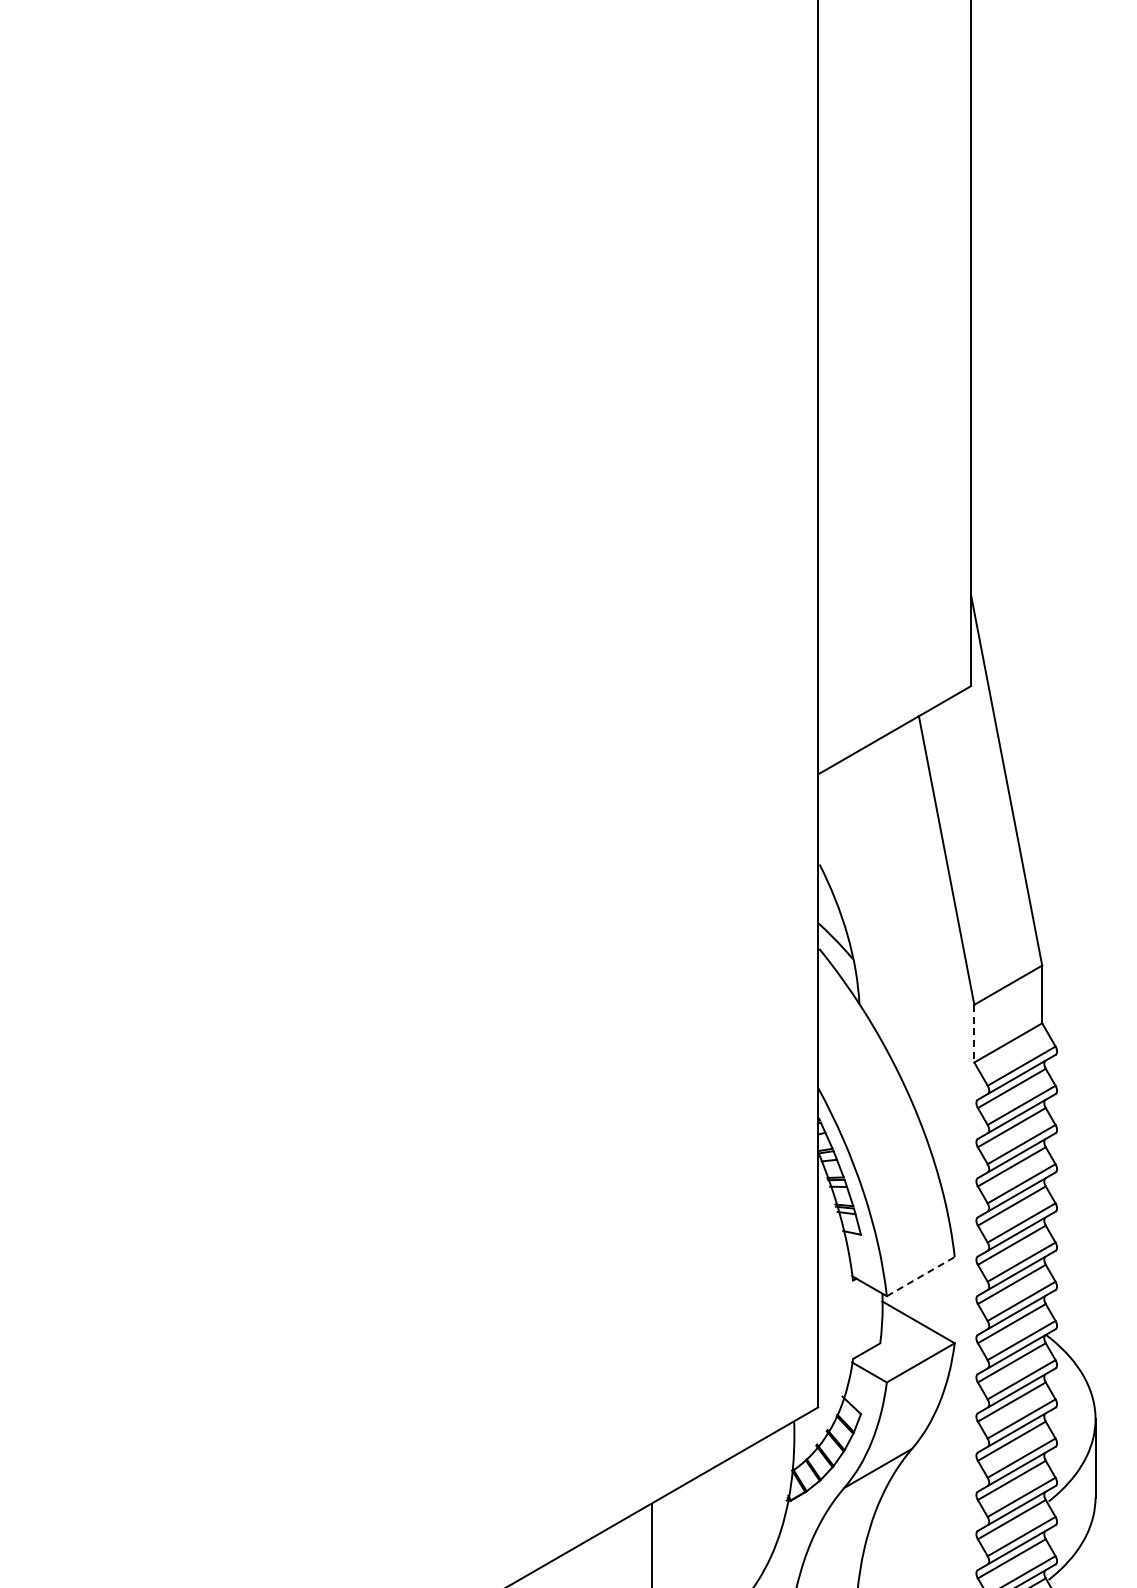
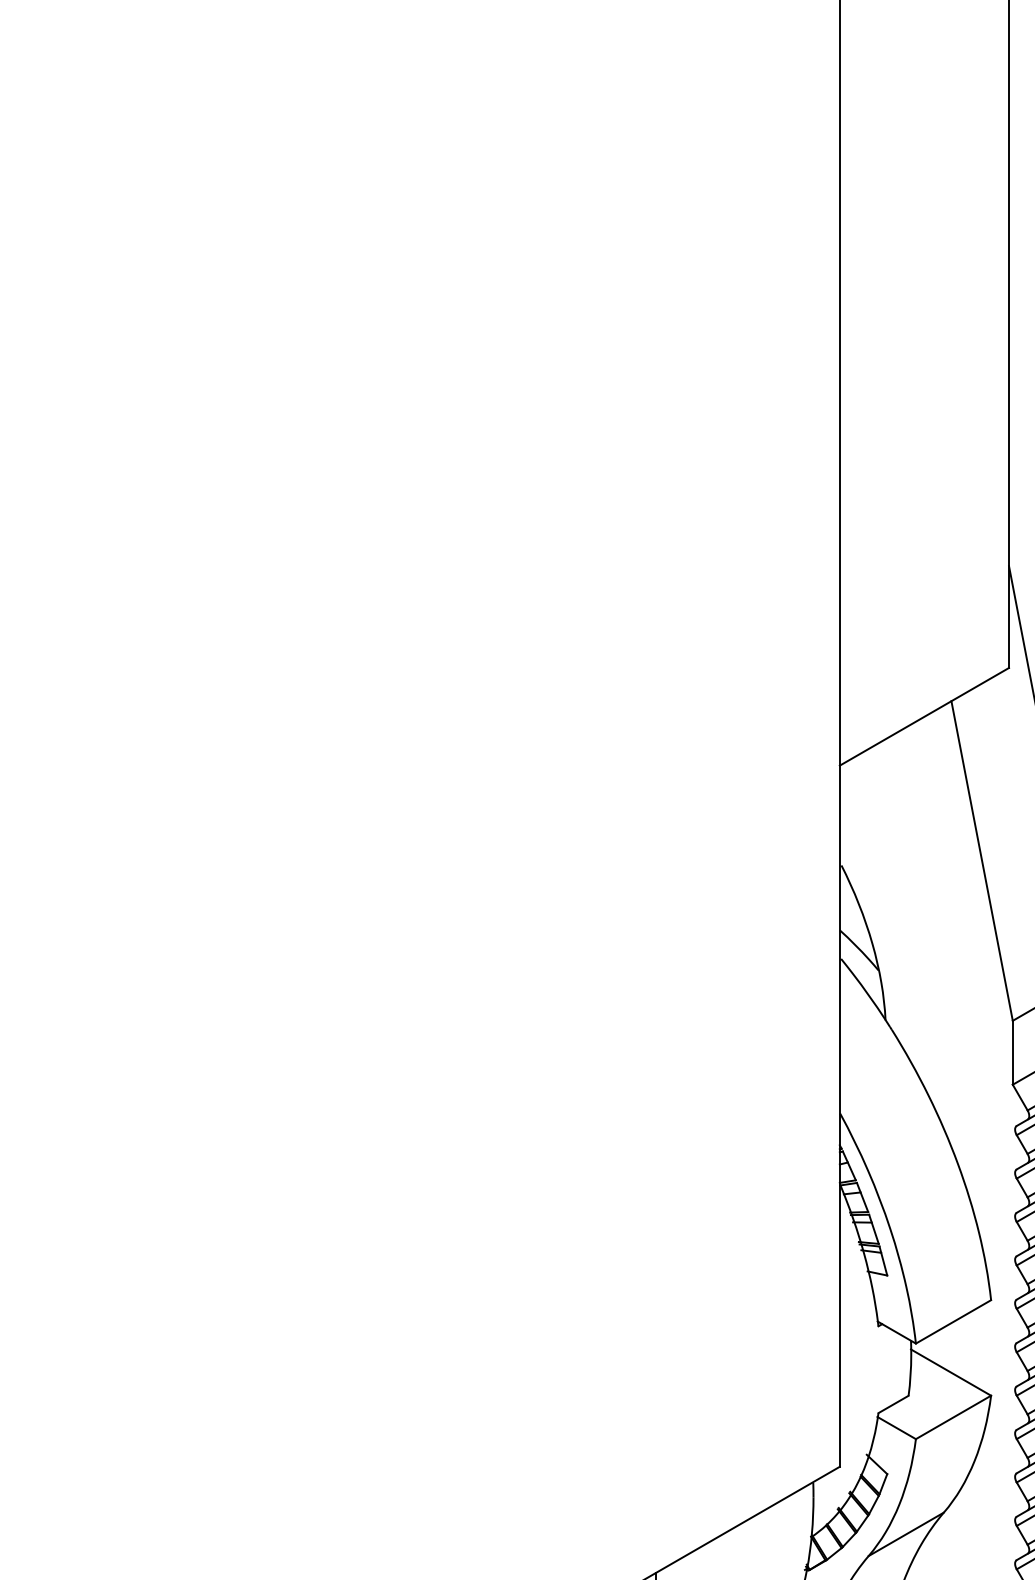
line: (974, 1033) -> (1012, 1052), dashed -> solid
line: (921, 1276) -> (954, 1321), dashed -> solid

